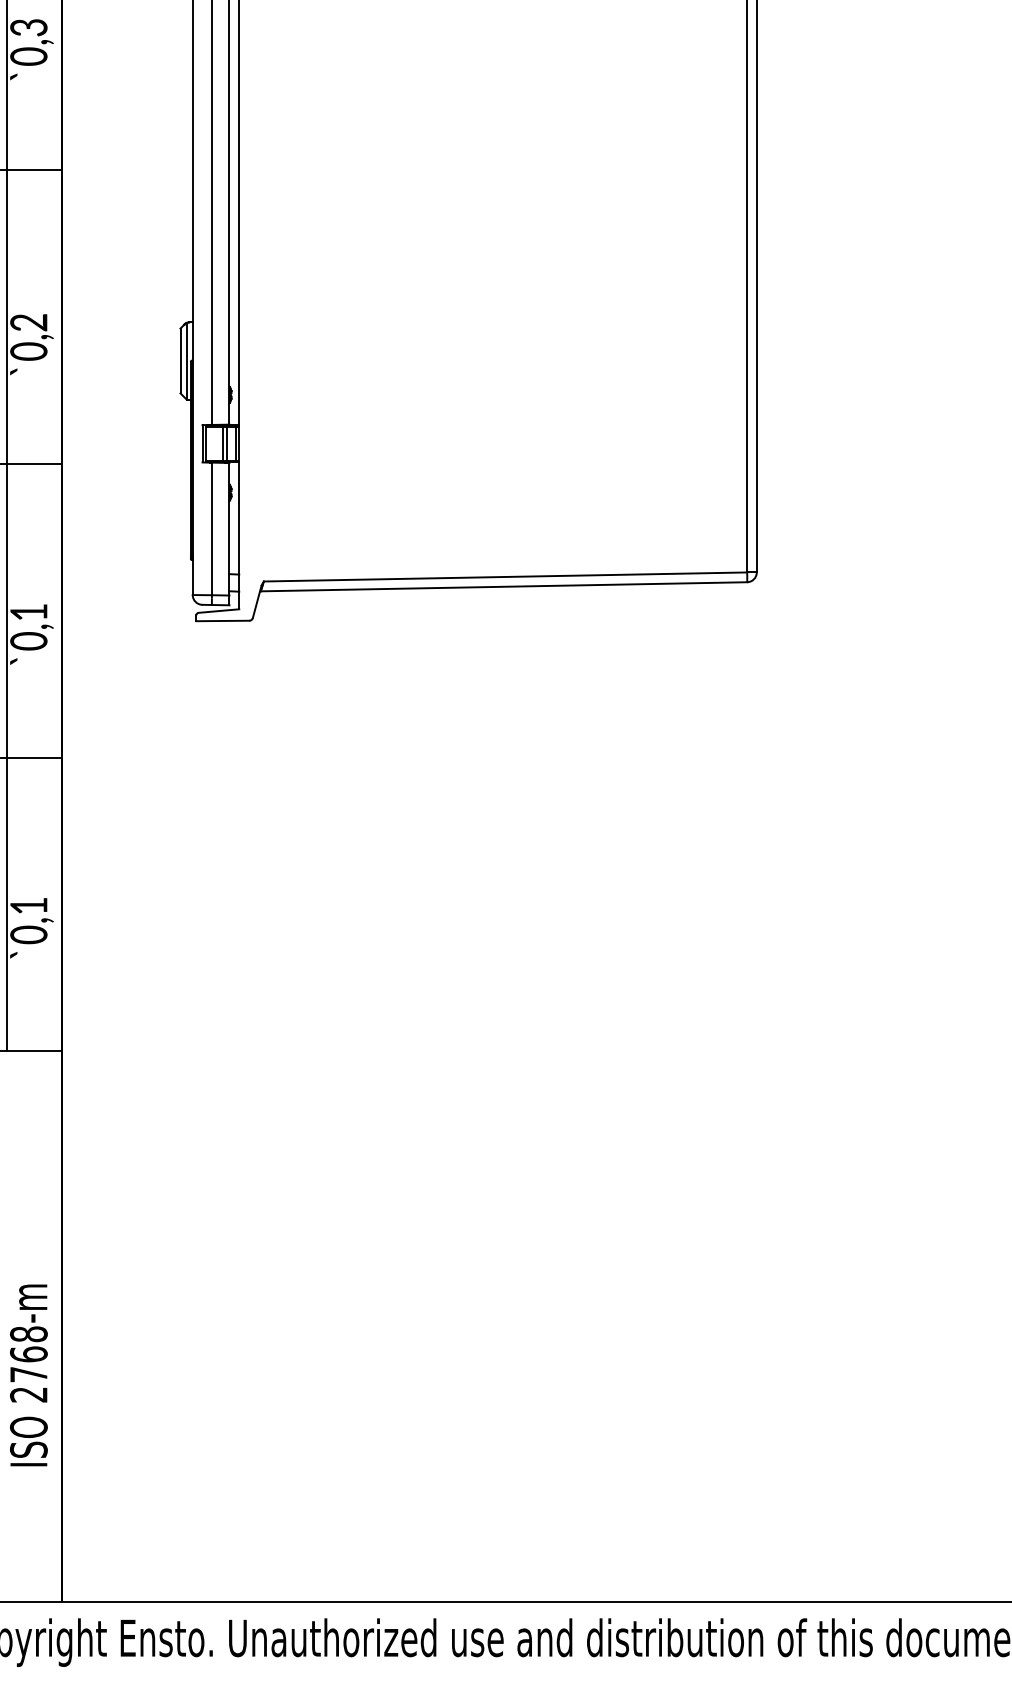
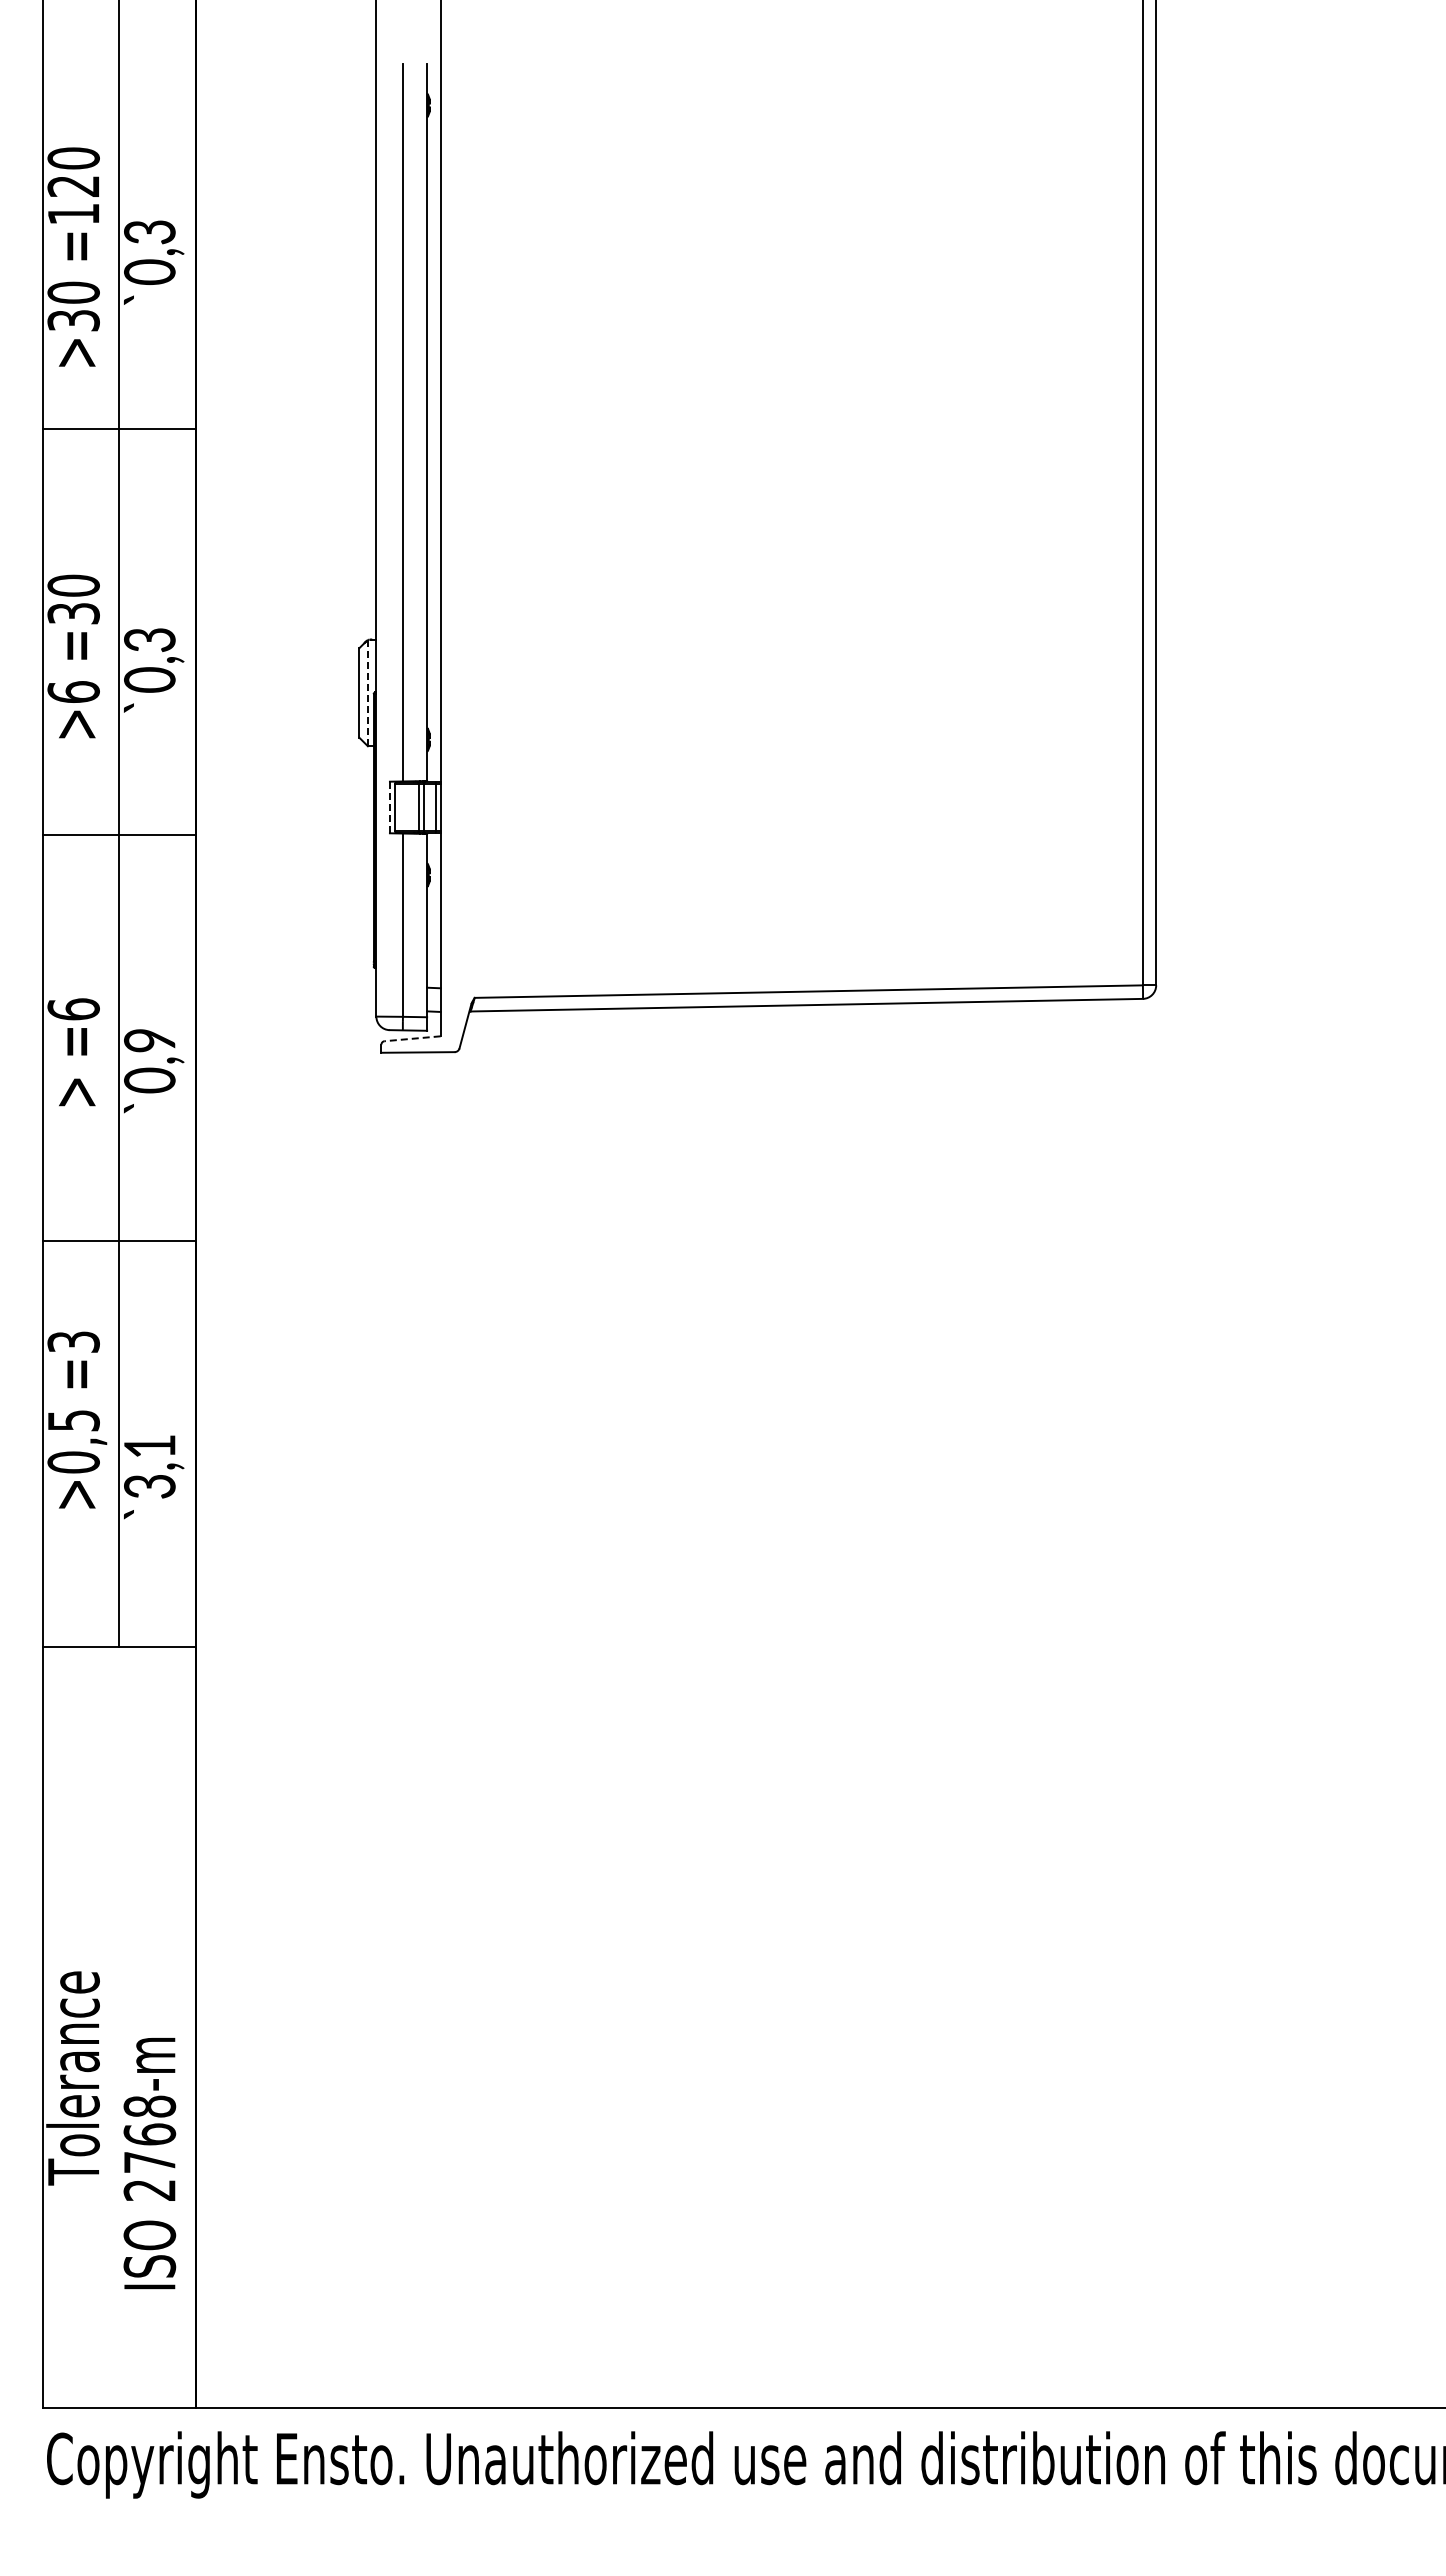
text: (29, 323) -> (150, 640), 0,2 -> 0,3
line: (186, 360) -> (367, 692), solid -> dashed
line: (202, 443) -> (389, 807), solid -> dashed
line: (218, 610) -> (412, 1038), solid -> dashed
text: (28, 612) -> (149, 1040), 0,1 -> 0,9
text: (28, 934) -> (149, 1486), 0,1 -> 3,1
text: (28, 1375) -> (149, 2163), moved

